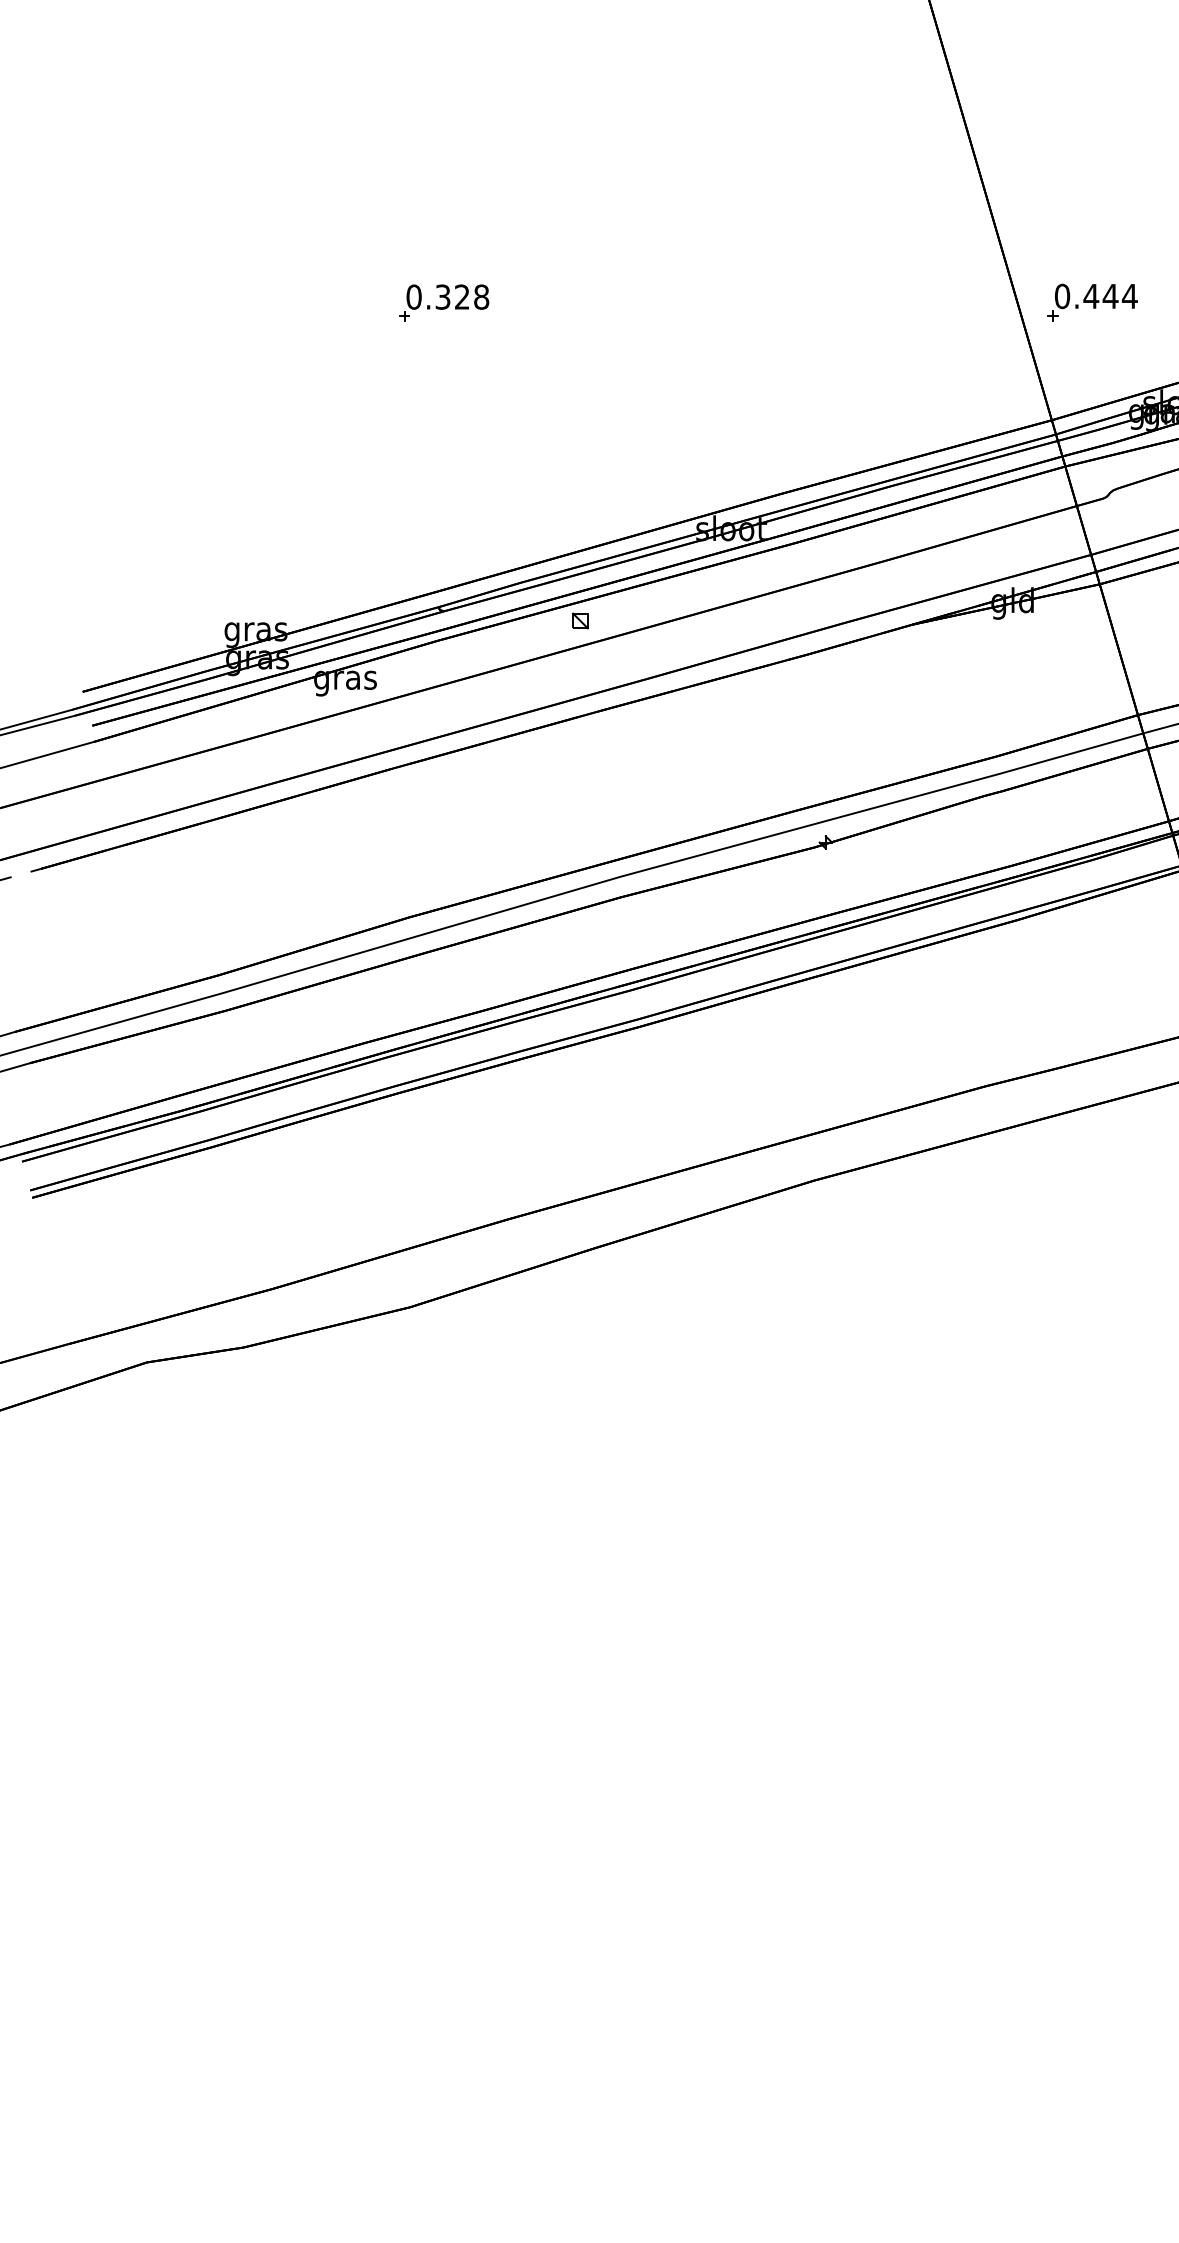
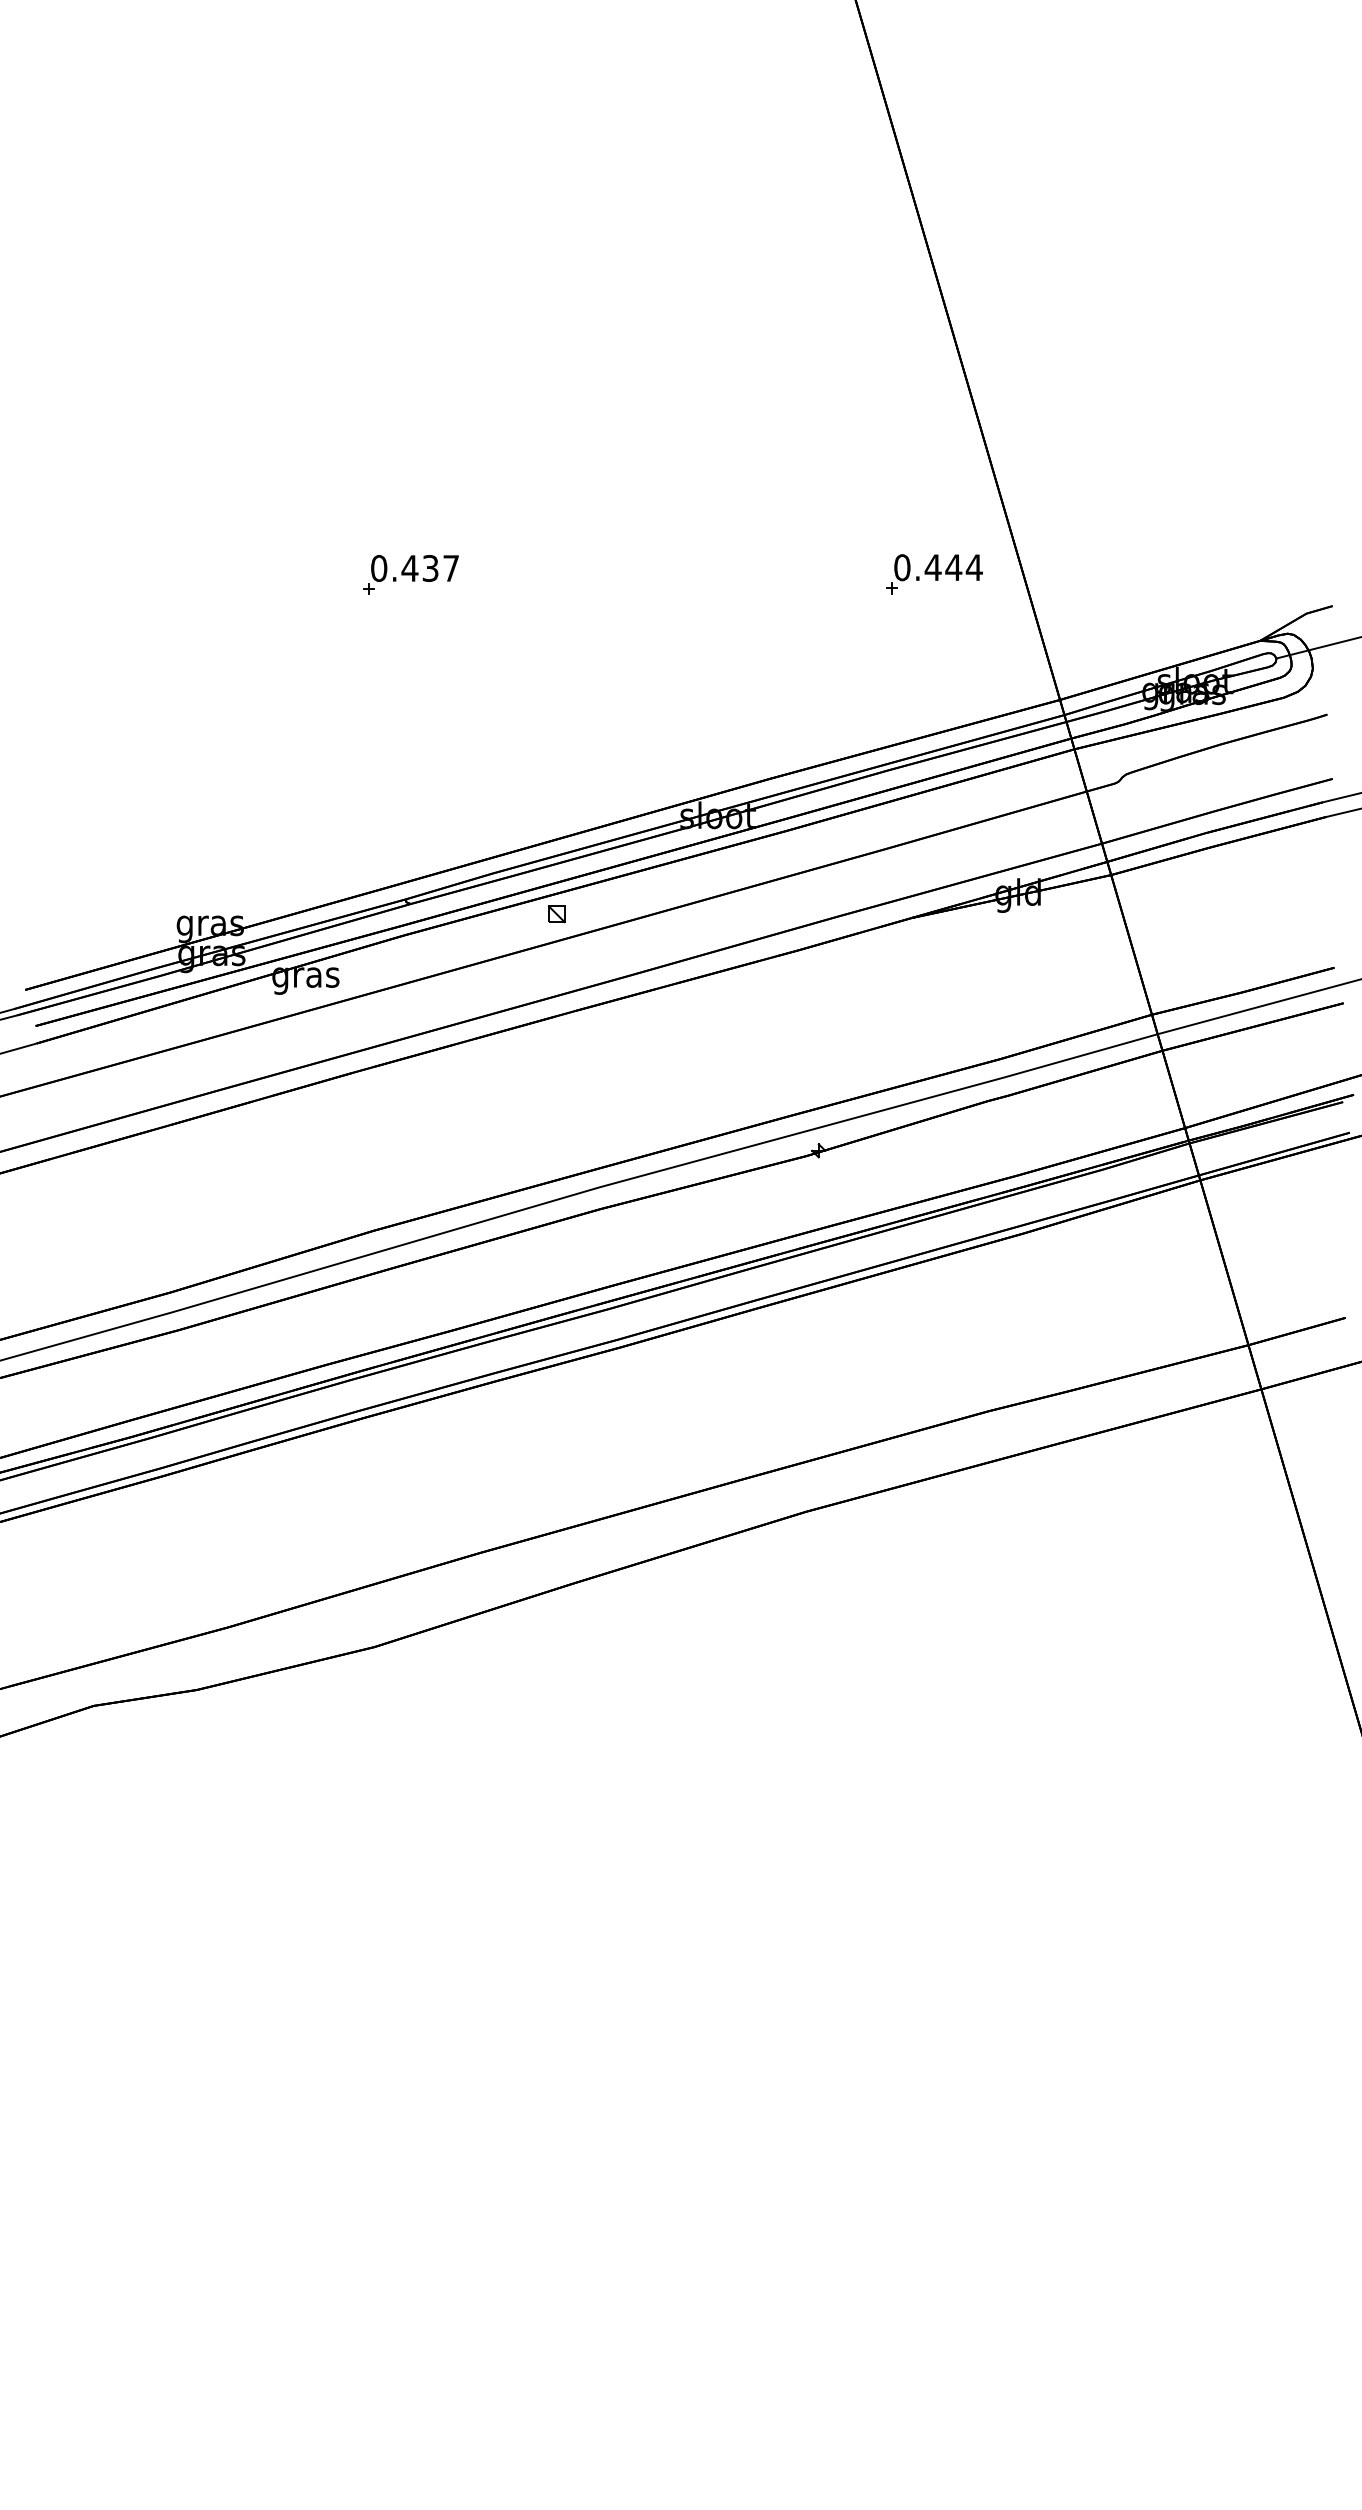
text: (462, 297) -> (430, 568), 0.328 -> 0.437
part: (1092, 302) -> (934, 574), moved

